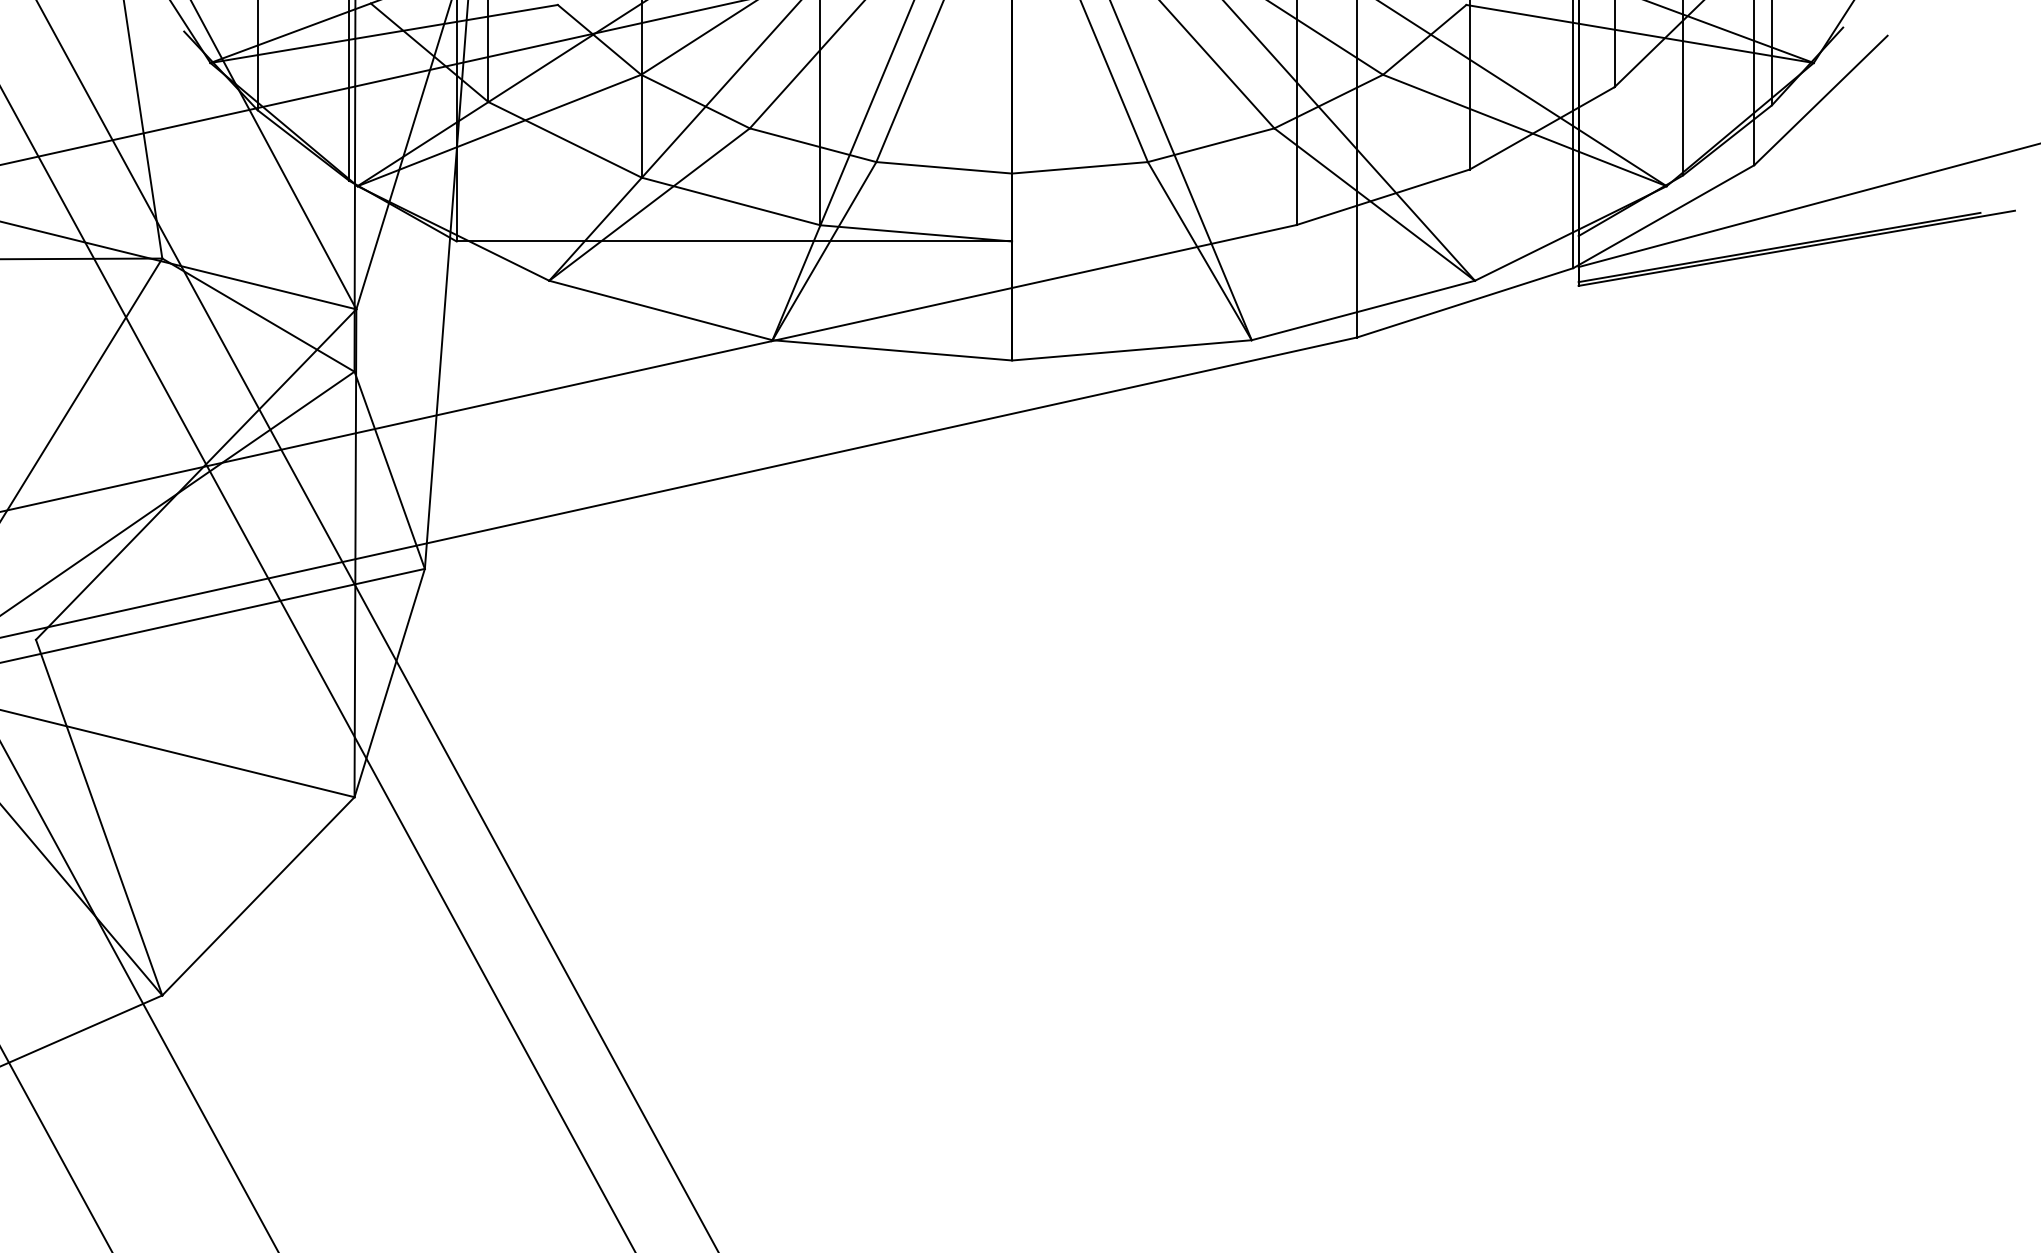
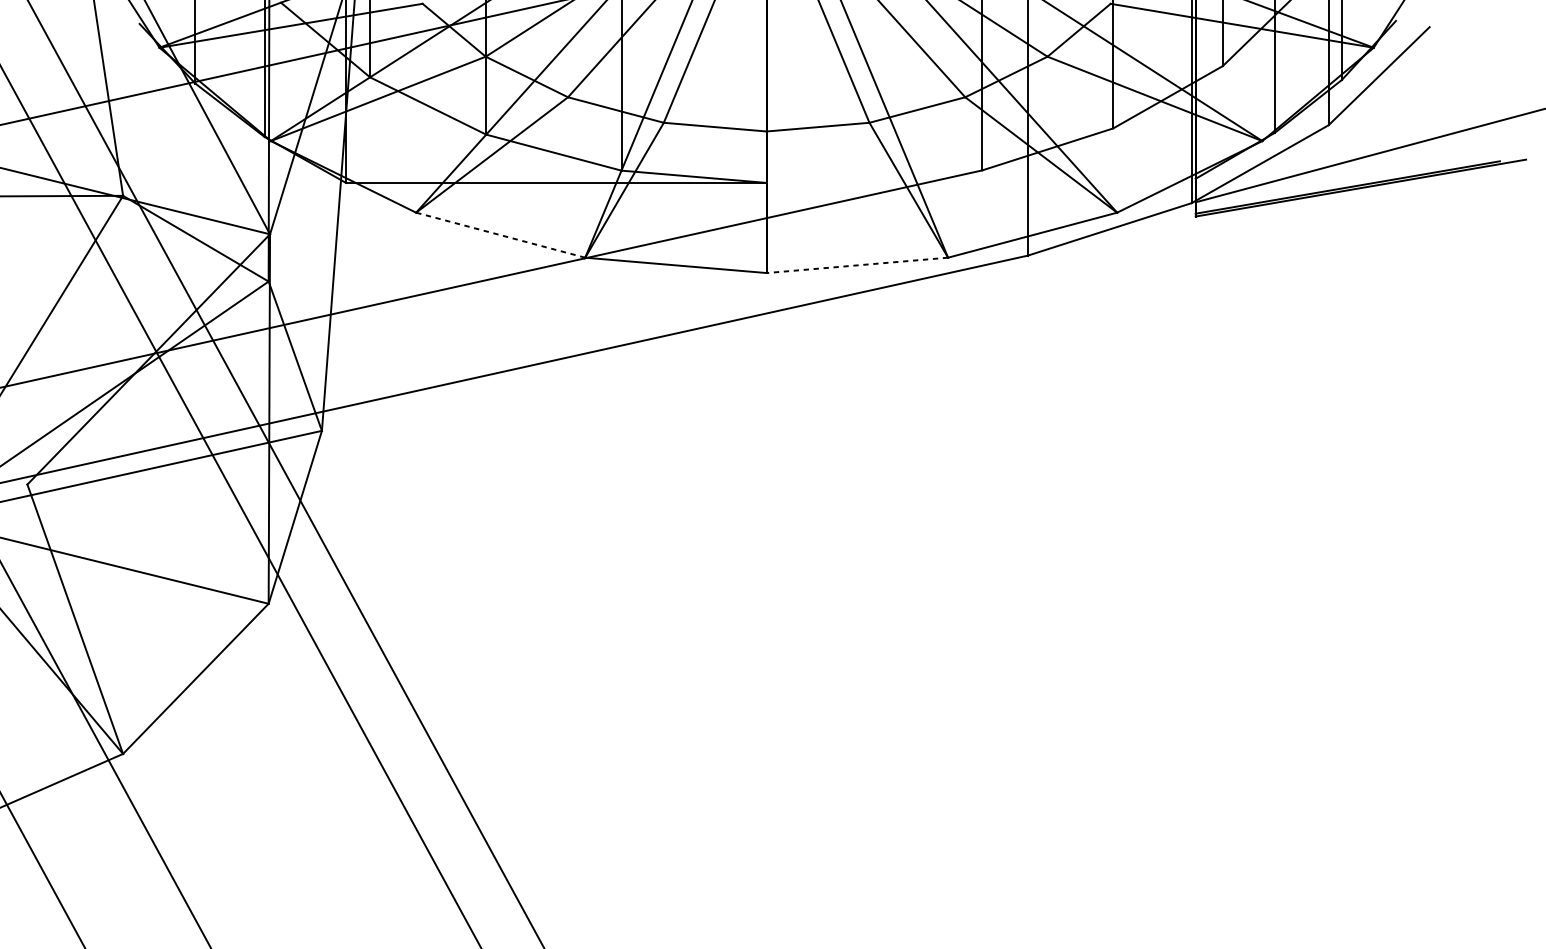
line: (660, 310) -> (500, 235), solid -> dashed
line: (1131, 350) -> (857, 265), solid -> dashed

